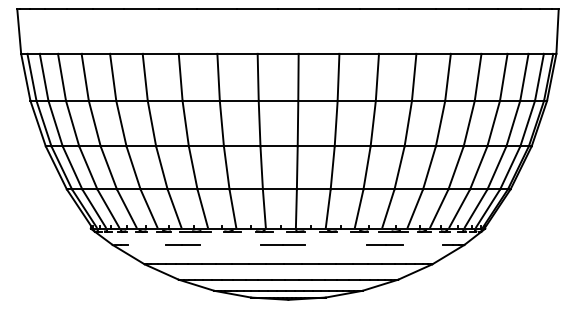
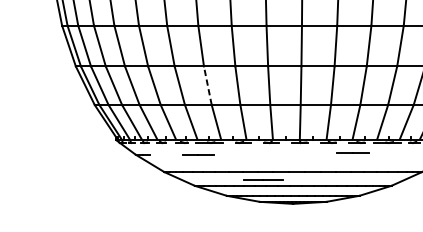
line: (193, 167) -> (208, 85), solid -> dashed
line: (282, 244) -> (262, 179), moved
line: (384, 244) -> (352, 152), moved

